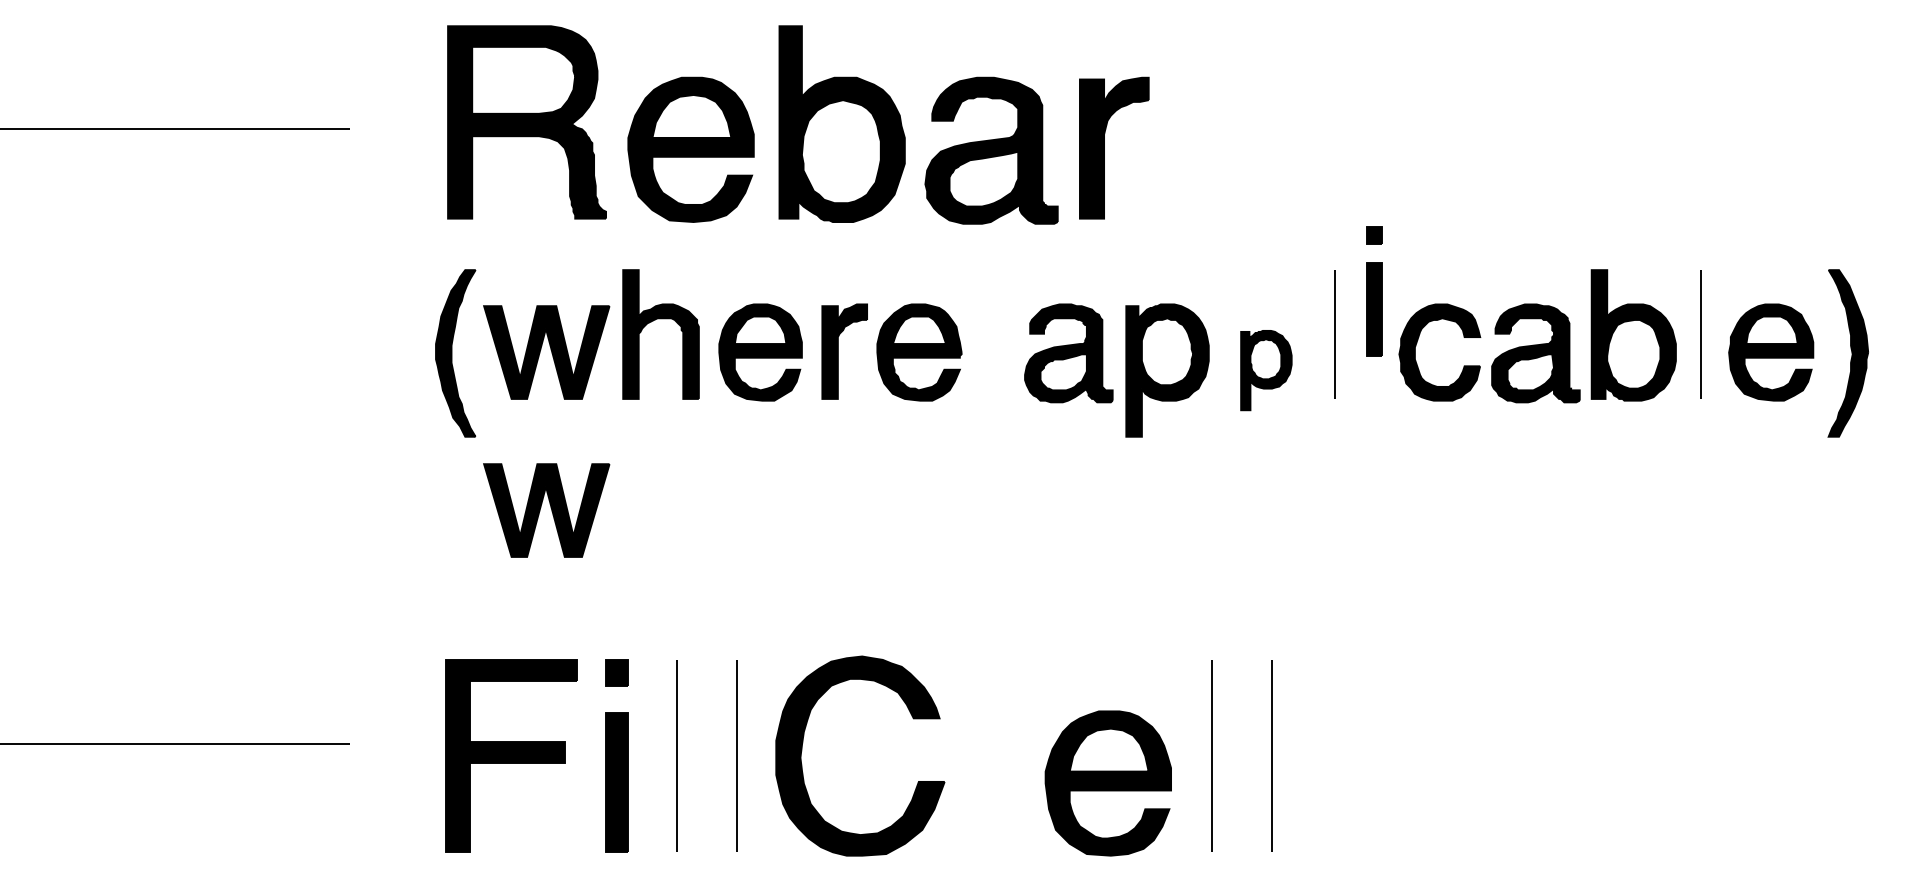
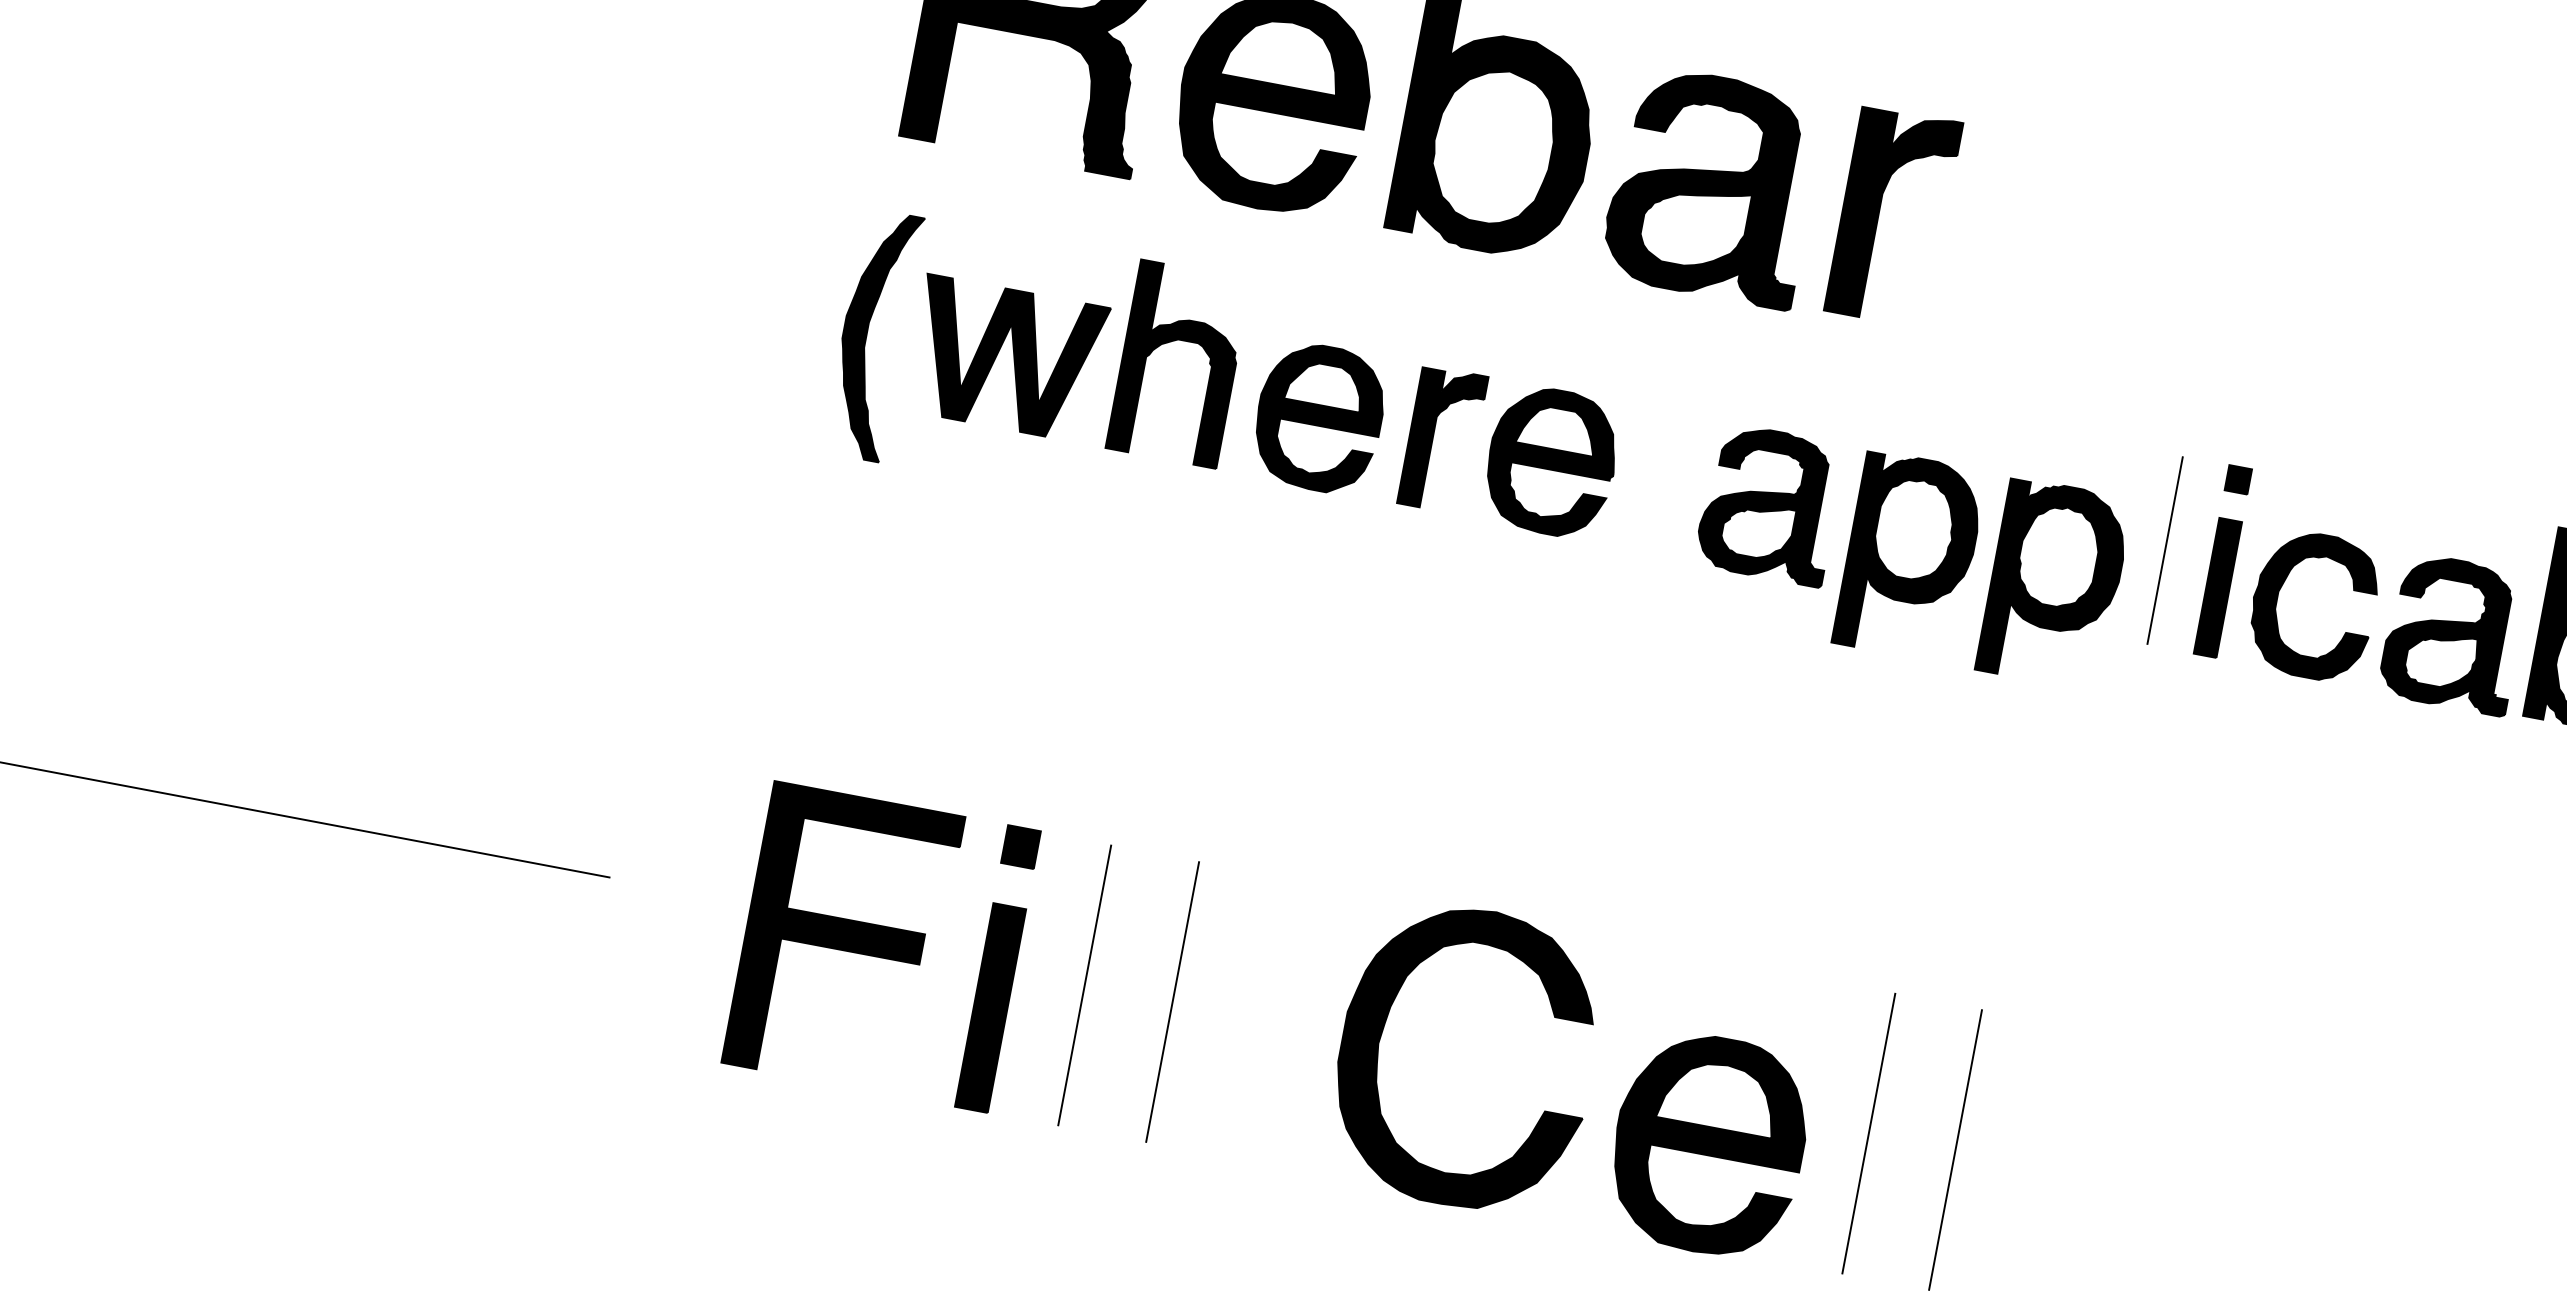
part: (1374, 291) -> (2222, 561), moved
part: (1266, 370) -> (2054, 584), size x1.67
part: (546, 510) -> (962, 590), removed
part: (802, 751) -> (1383, 1034), moved

